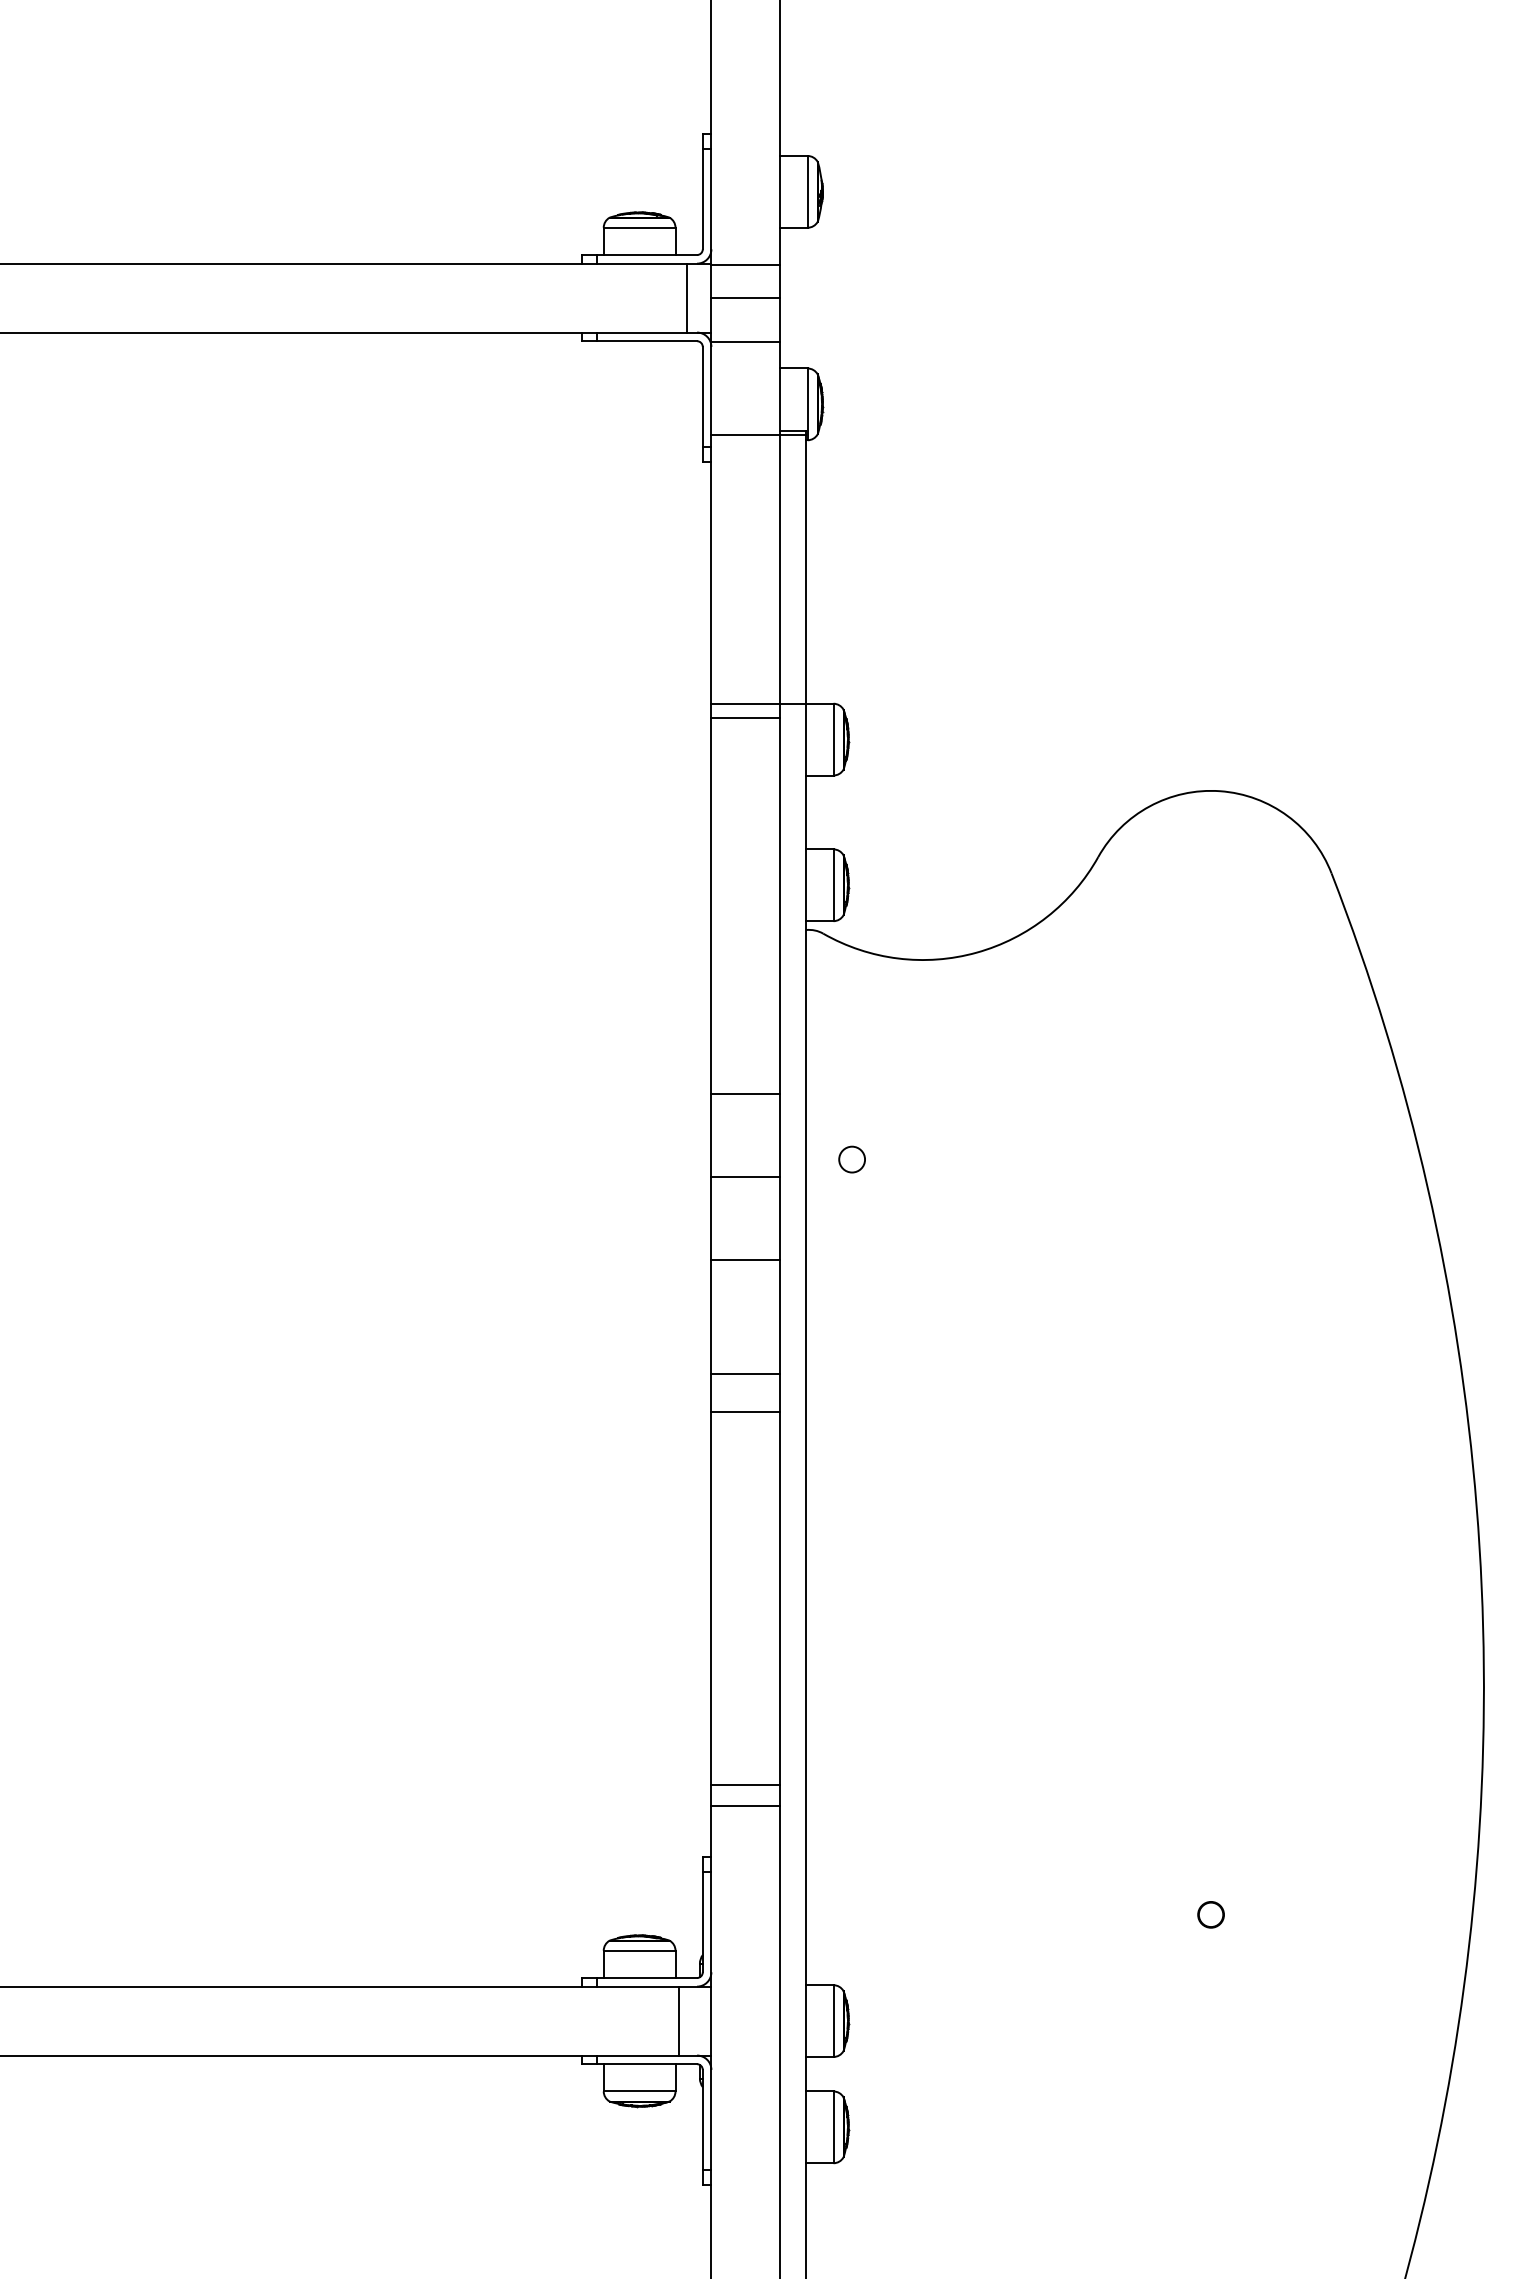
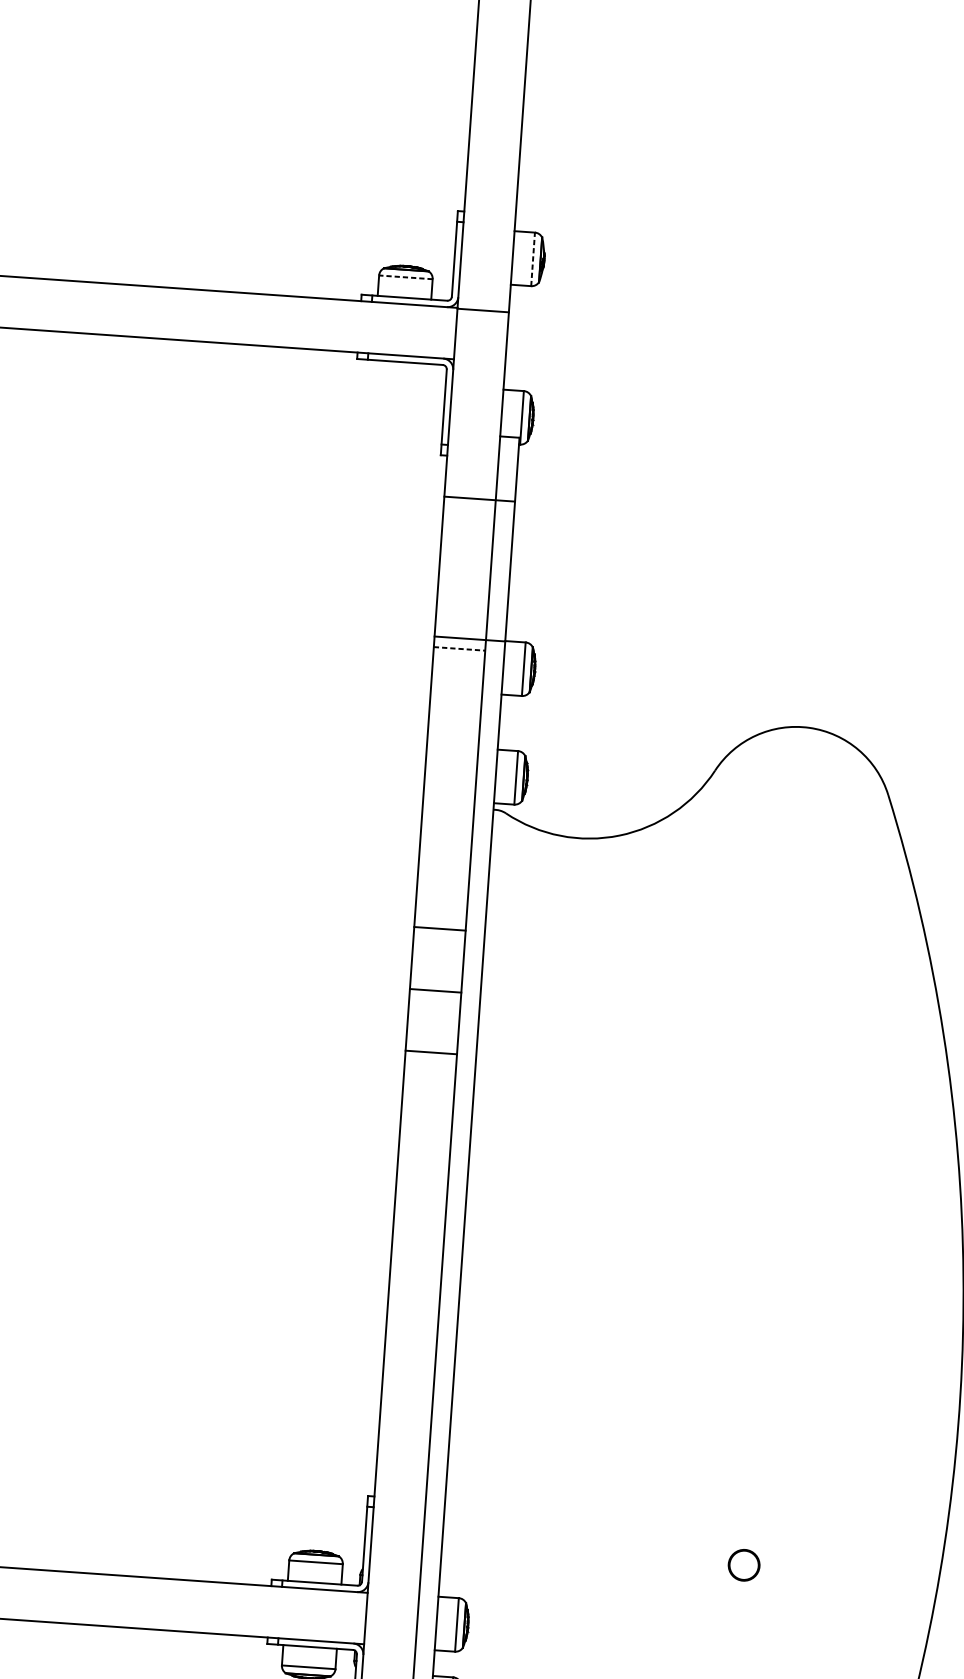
line: (807, 191) -> (532, 259), solid -> dashed
line: (639, 227) -> (405, 277), solid -> dashed
line: (687, 297) -> (437, 331), removed
line: (745, 298) -> (481, 335), removed
line: (745, 342) -> (478, 368), removed
line: (758, 434) -> (479, 498), moved
line: (746, 718) -> (460, 648), solid -> dashed
circle: (851, 1159) -> (515, 983), removed
line: (745, 1374) -> (425, 1138), removed
line: (745, 1412) -> (423, 1166), removed
line: (745, 1784) -> (403, 1443), removed
line: (745, 1805) -> (402, 1459), removed
circle: (1210, 1914) -> (743, 1565), size x1.6
line: (678, 2020) -> (341, 1616), removed

